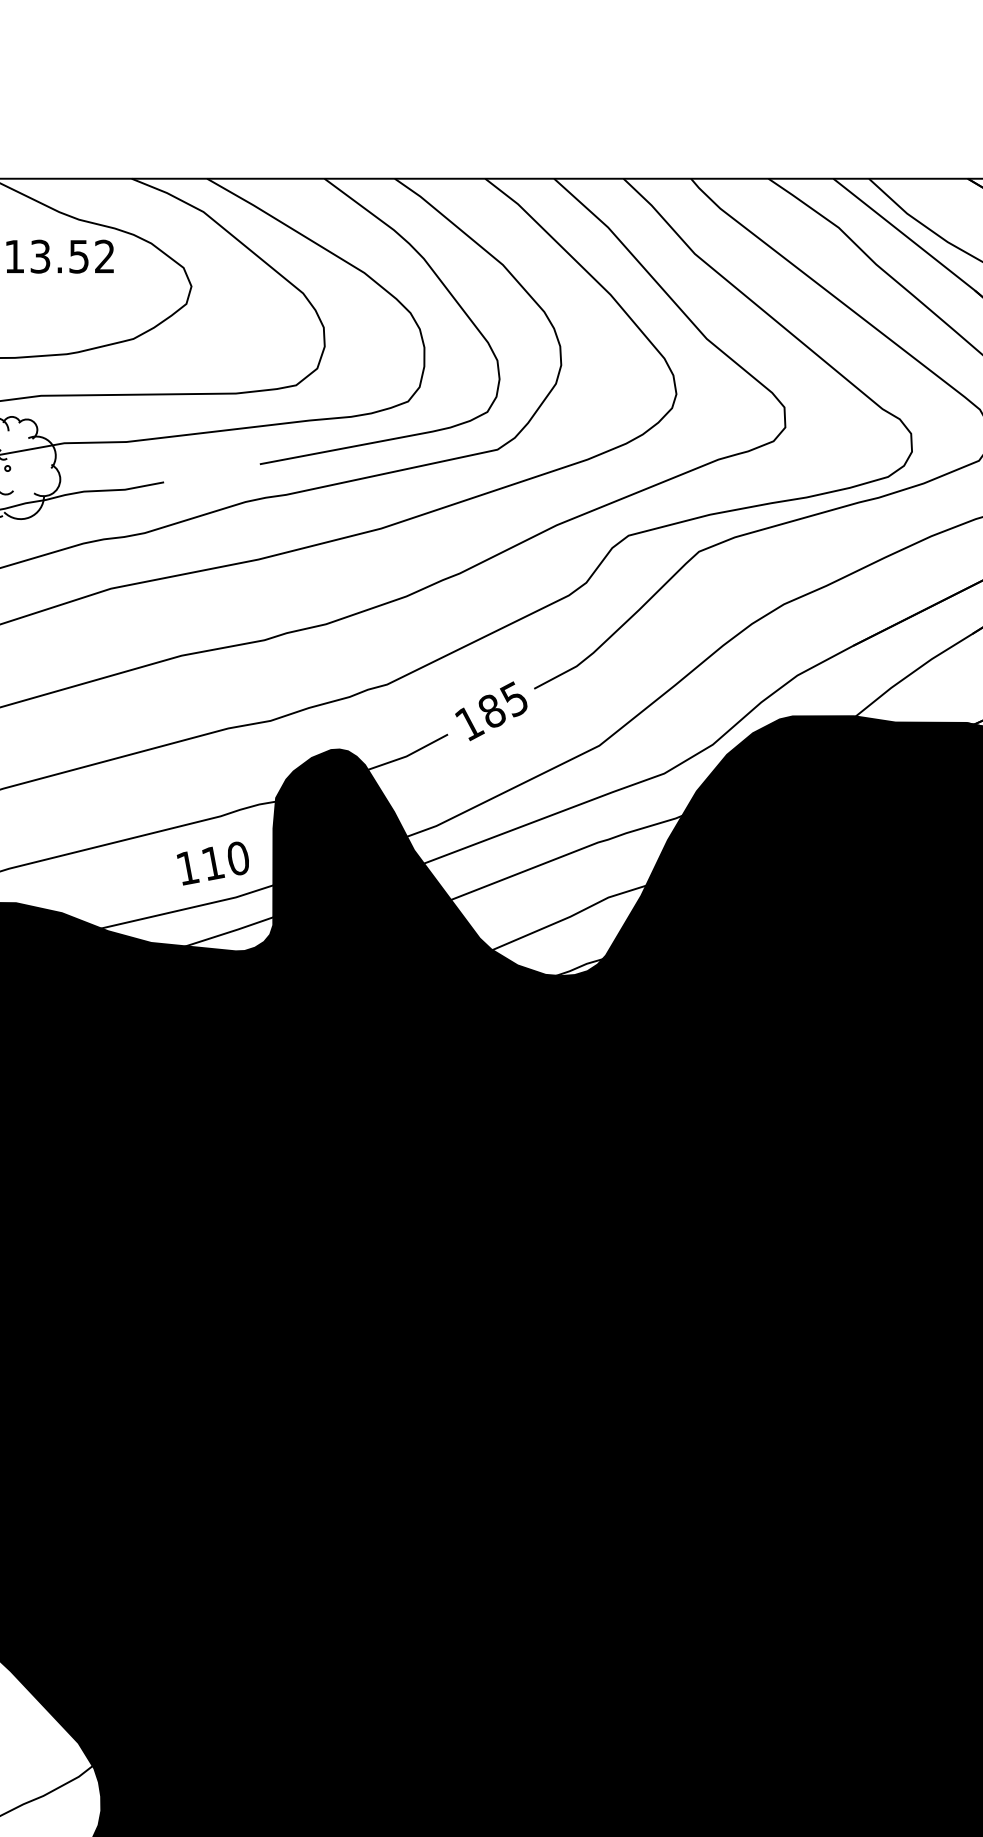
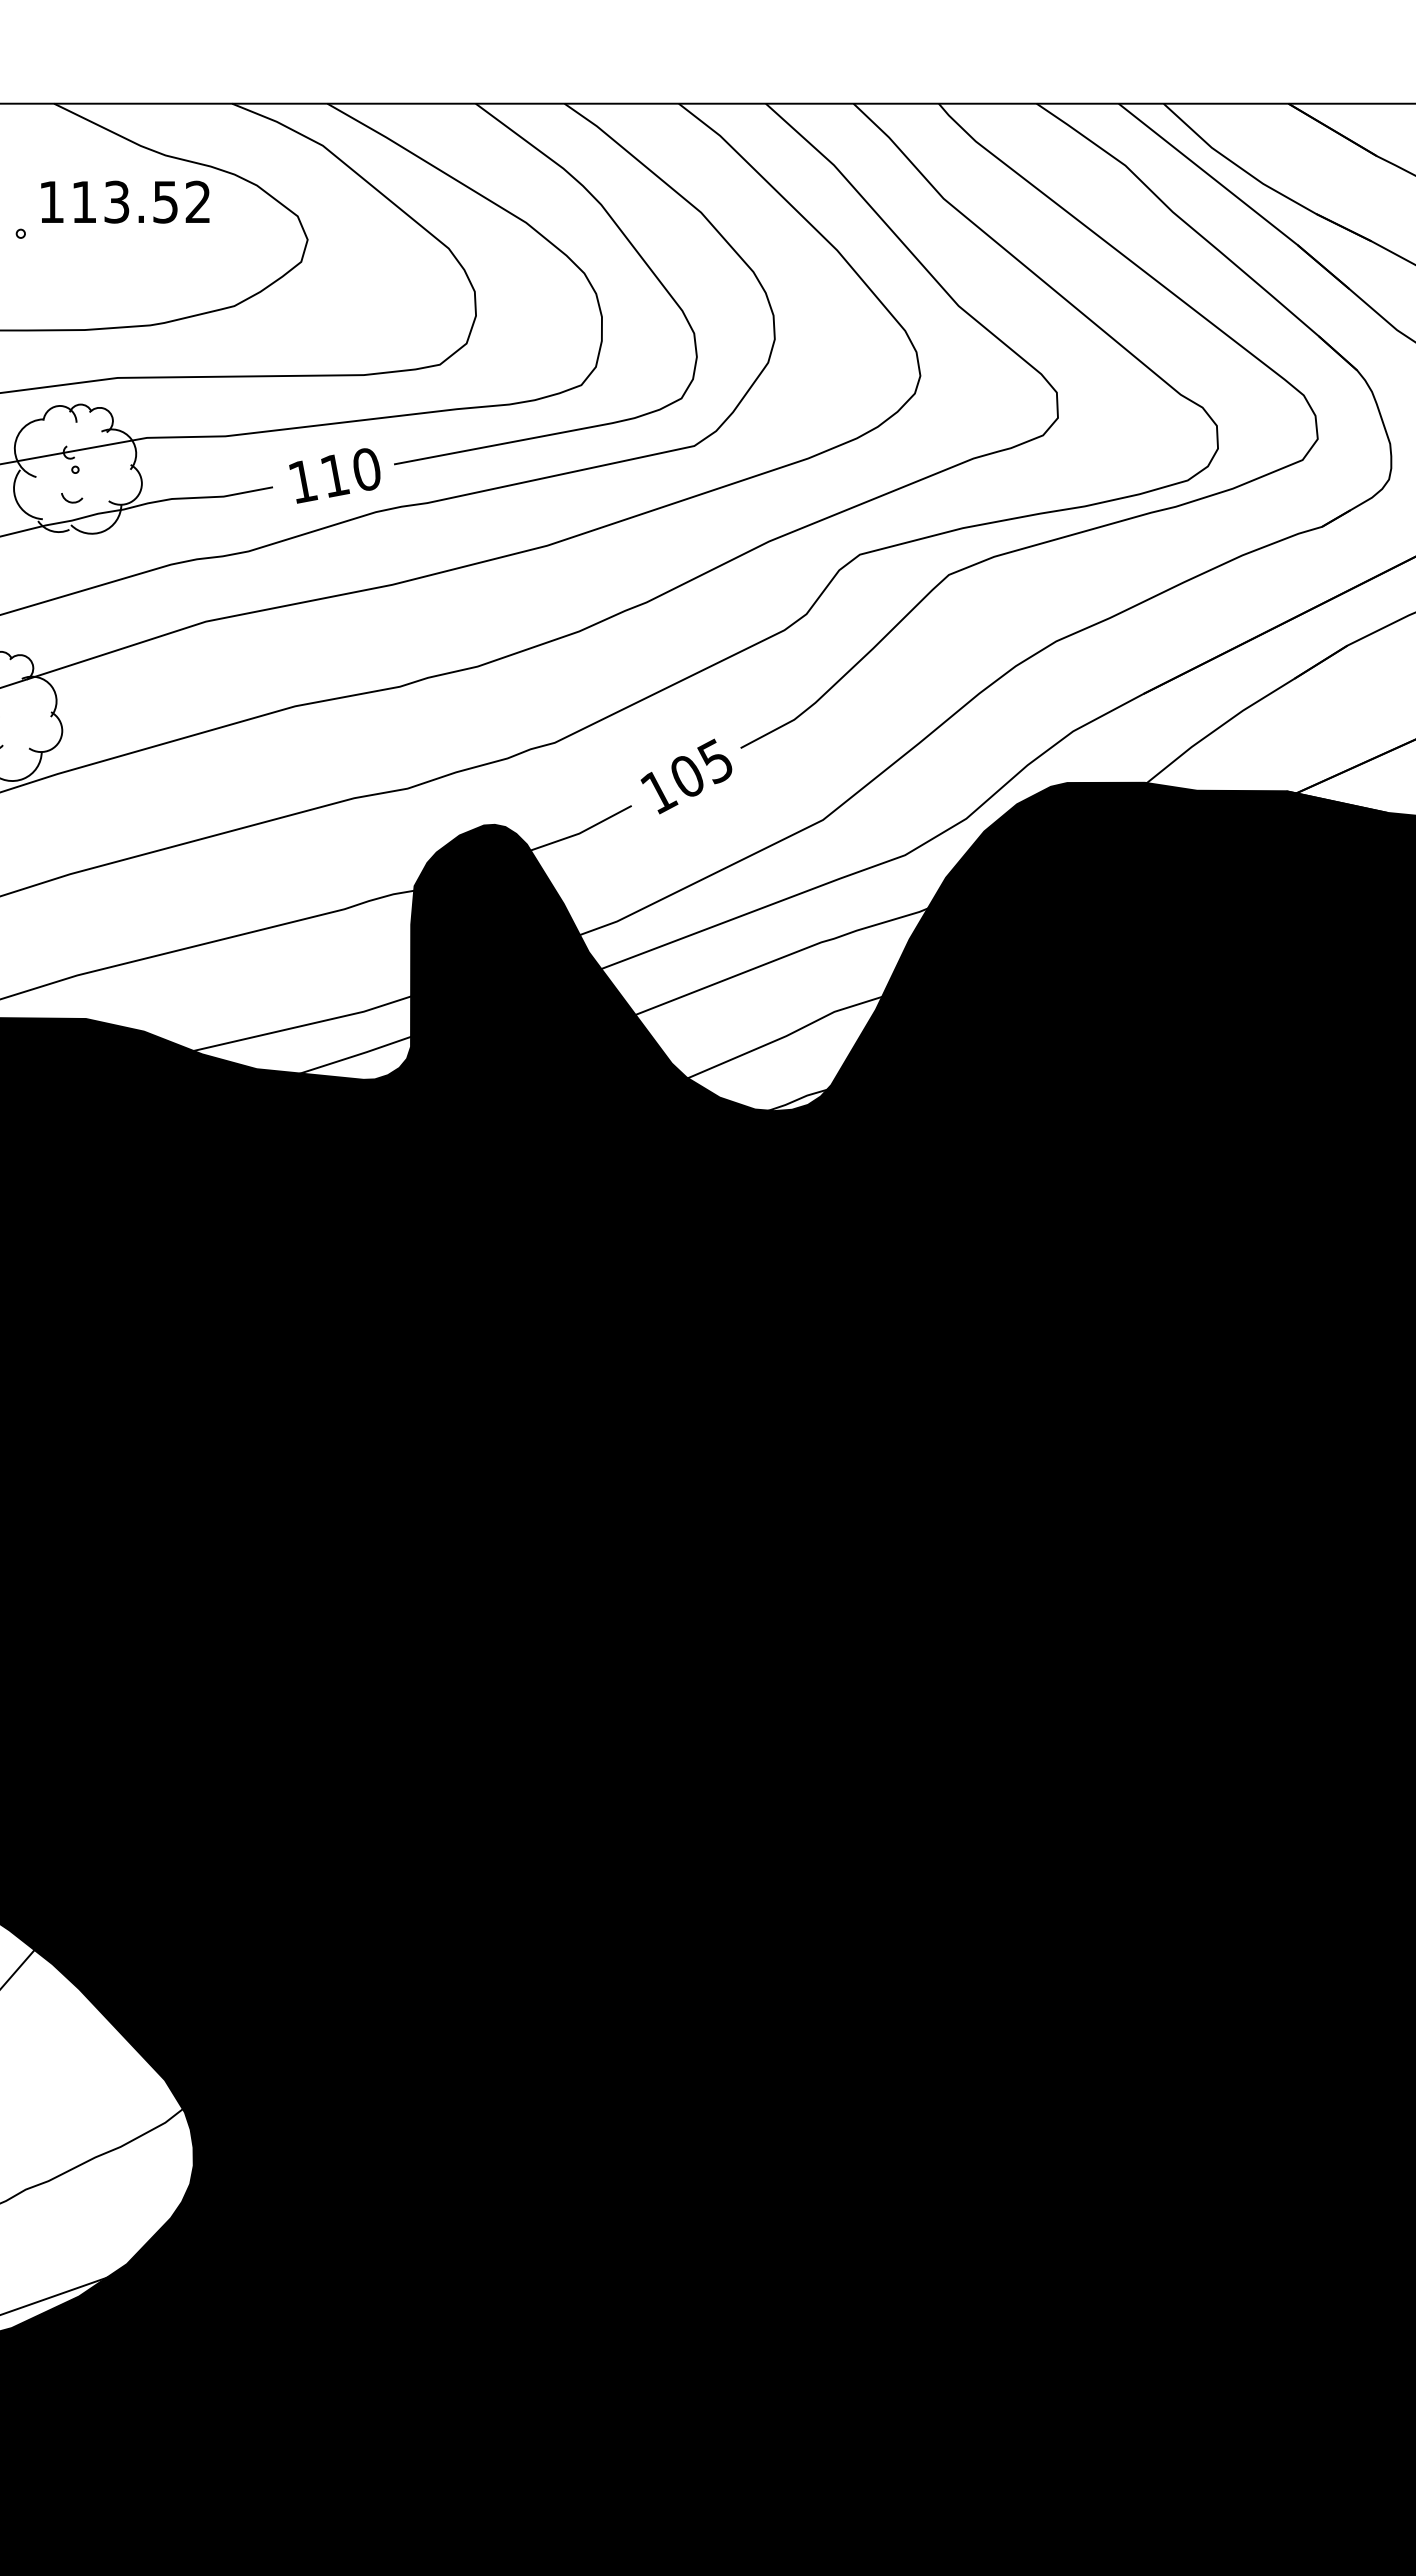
text: (492, 711) -> (687, 776), 185 -> 105
text: (212, 863) -> (334, 475), moved

